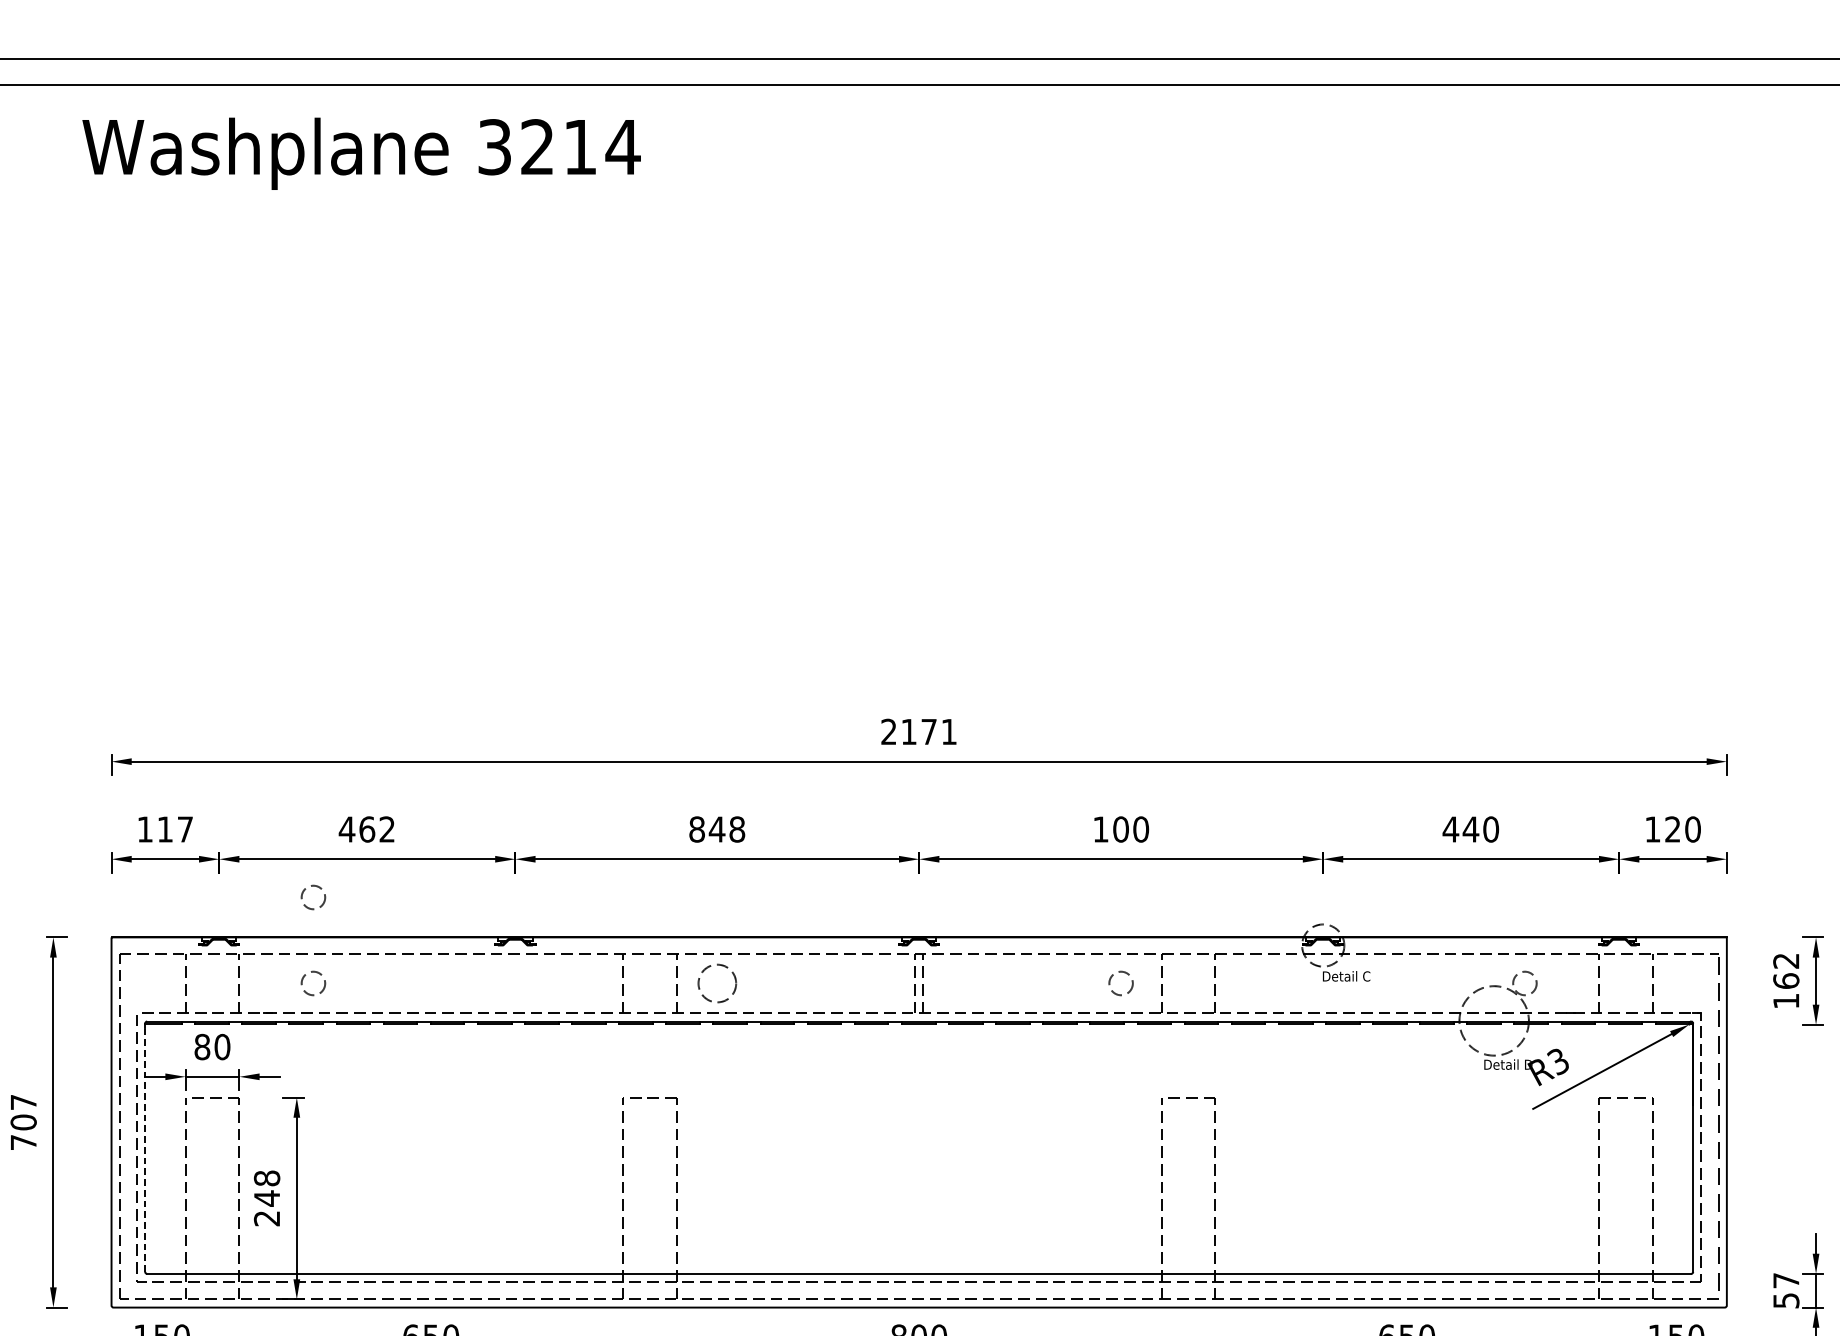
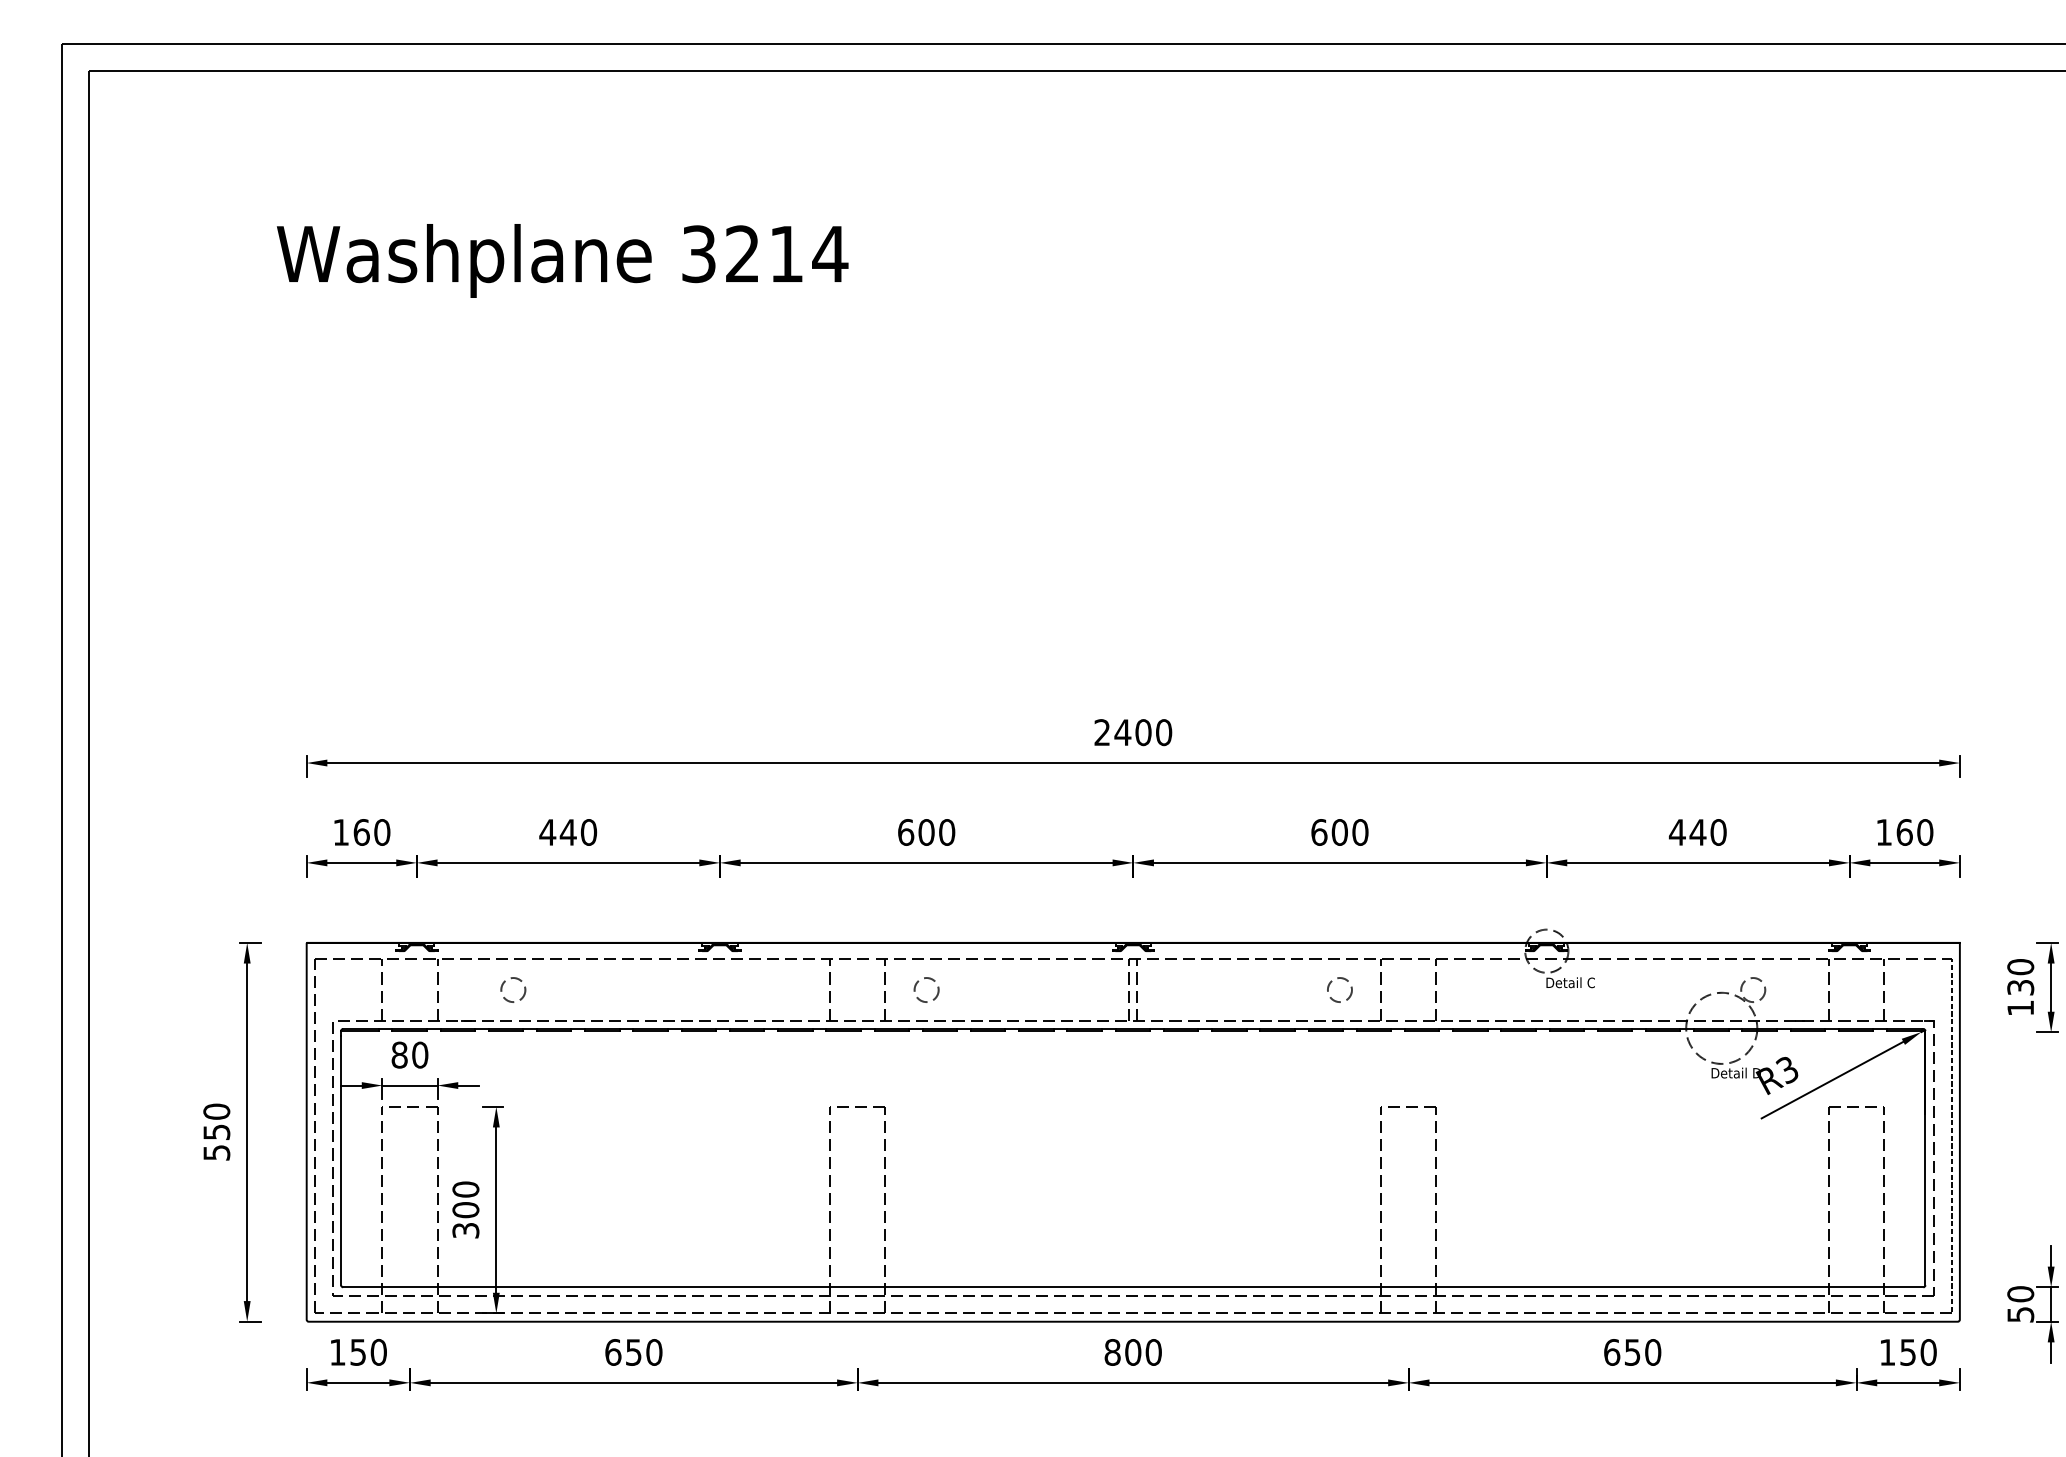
text: (361, 153) -> (562, 260), moved
text: (929, 731) -> (1143, 732), 2171 -> 2400
text: (174, 829) -> (371, 832), 117 -> 160
text: (377, 829) -> (578, 832), 462 -> 440
text: (717, 829) -> (926, 832), 848 -> 600
text: (1101, 829) -> (1319, 832), 100 -> 600
text: (1672, 829) -> (1904, 832), 120 -> 160
circle: (313, 896) -> (513, 901), removed
text: (1786, 971) -> (2020, 977), 162 -> 130
circle: (717, 982) -> (926, 989), size x0.62
text: (23, 1121) -> (216, 1131), 707 -> 550
line: (145, 1150) -> (341, 1160), dashed -> solid
text: (266, 1197) -> (465, 1209), 248 -> 300
text: (1786, 1280) -> (2020, 1294), 57 -> 50

